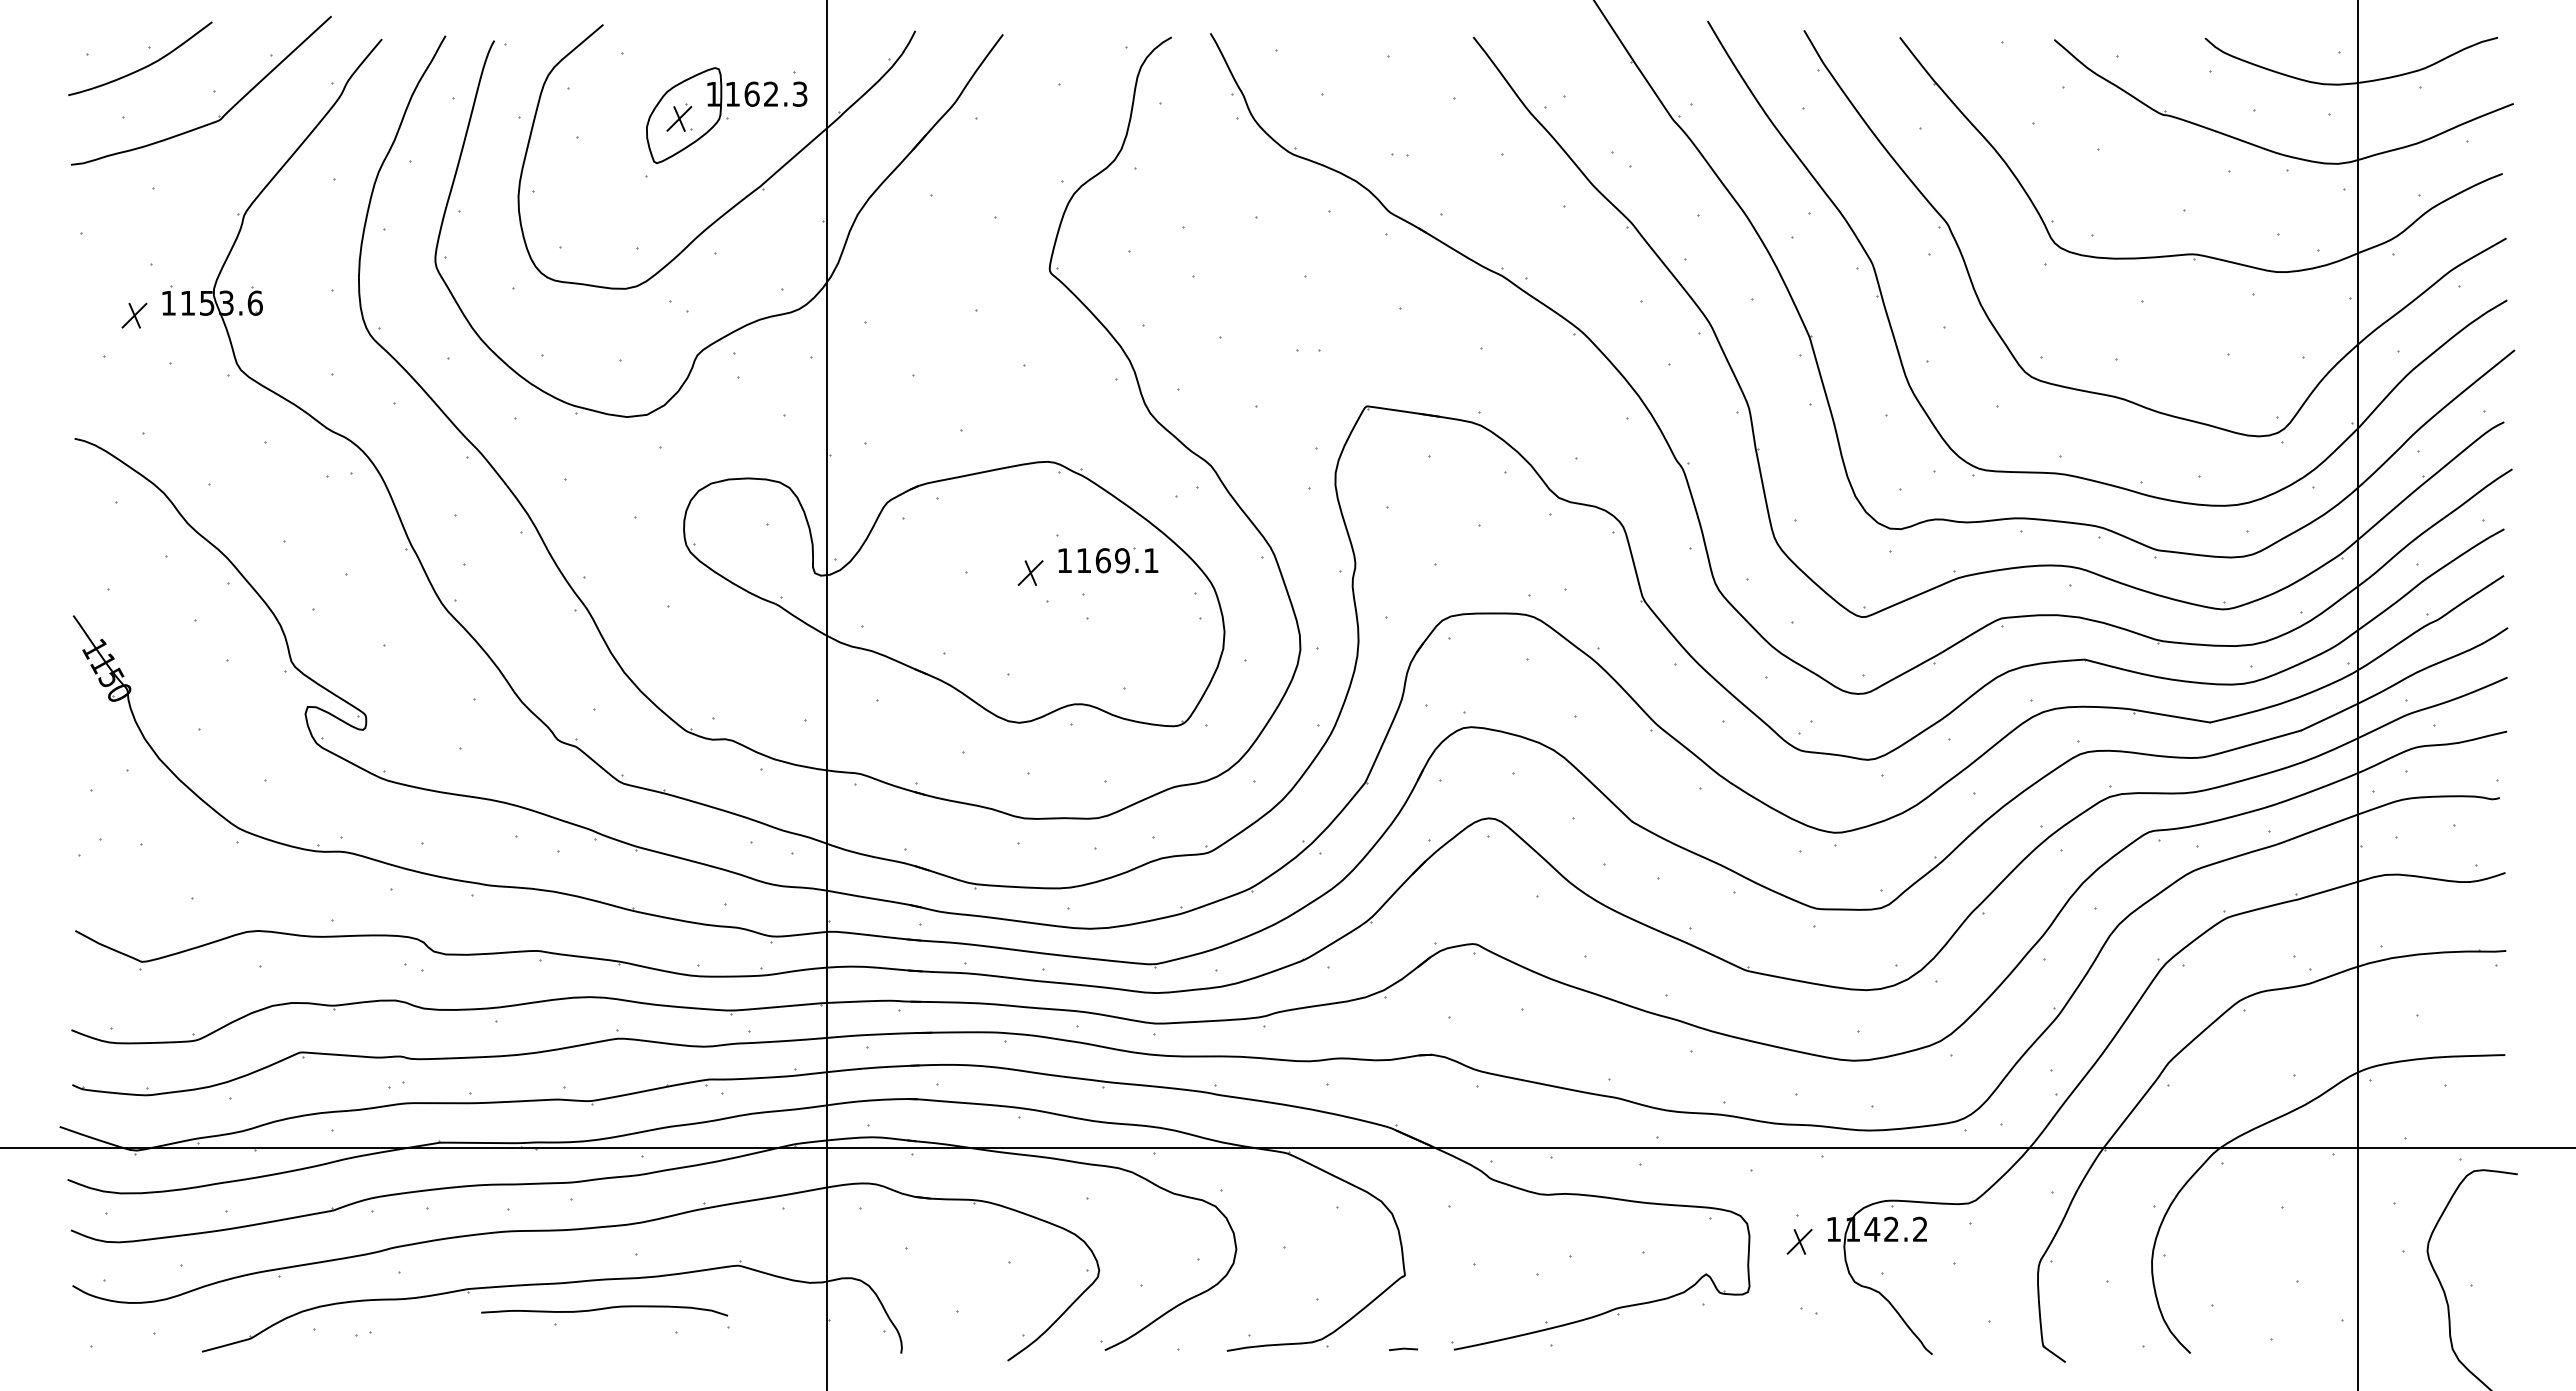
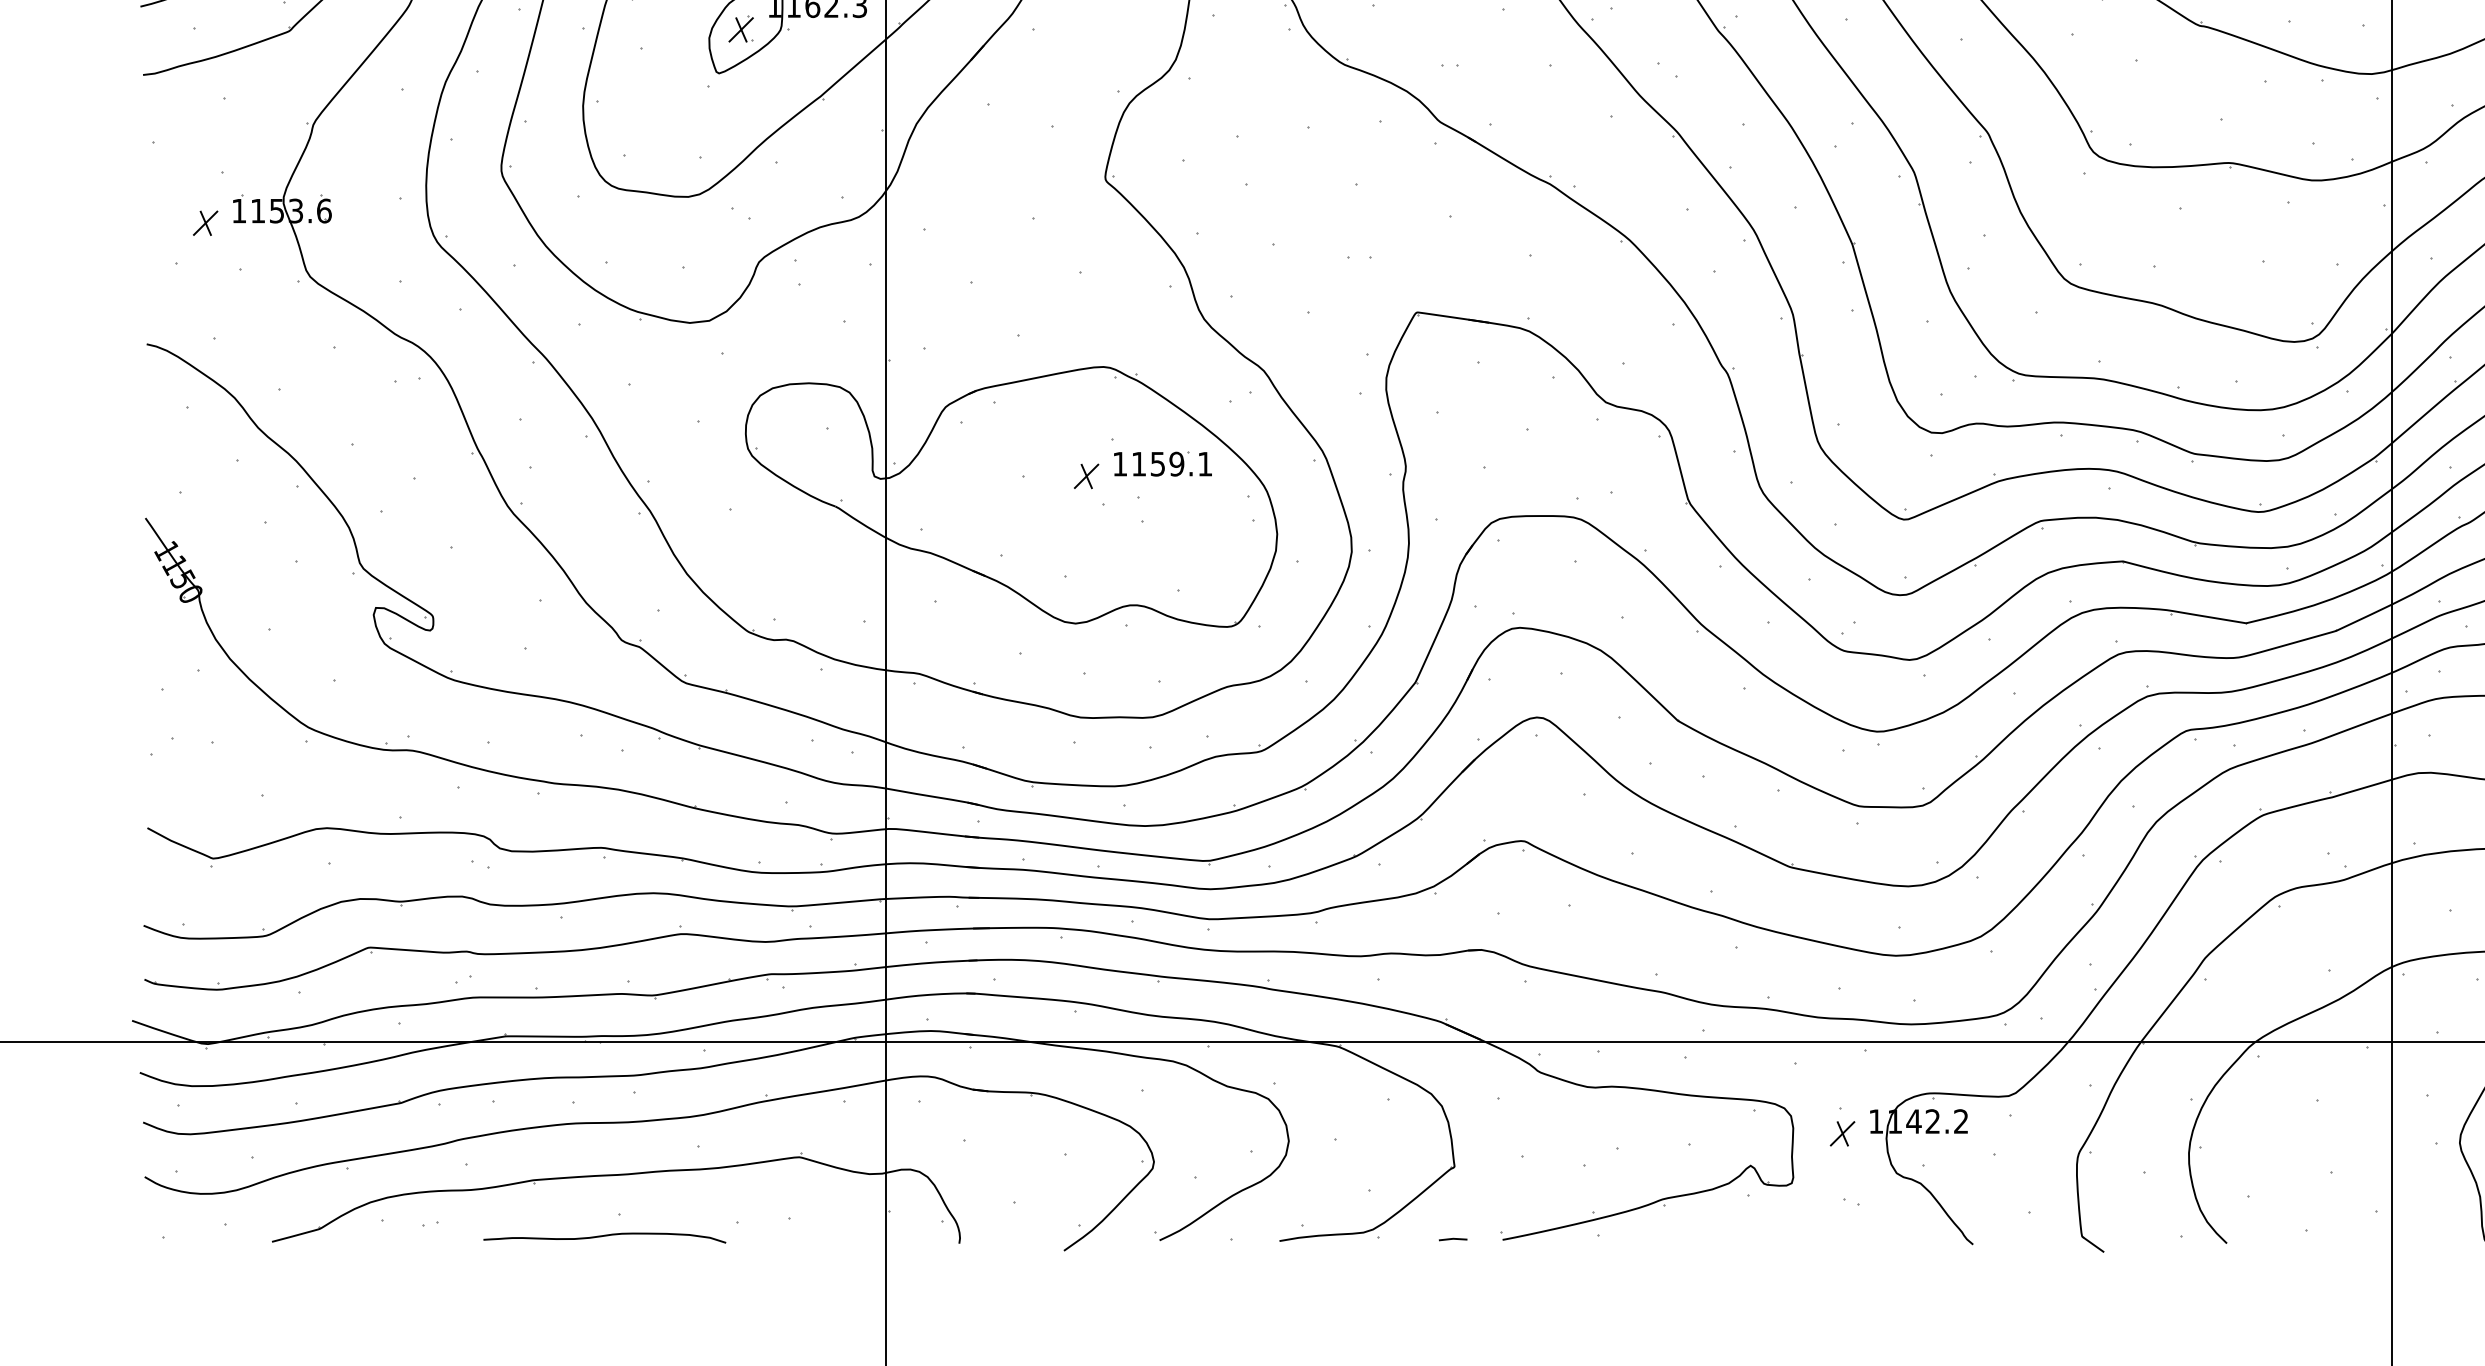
text: (1102, 560) -> (1157, 463), 1169.1 -> 1159.1
curve: (604, 1309) -> (604, 1236), moved

